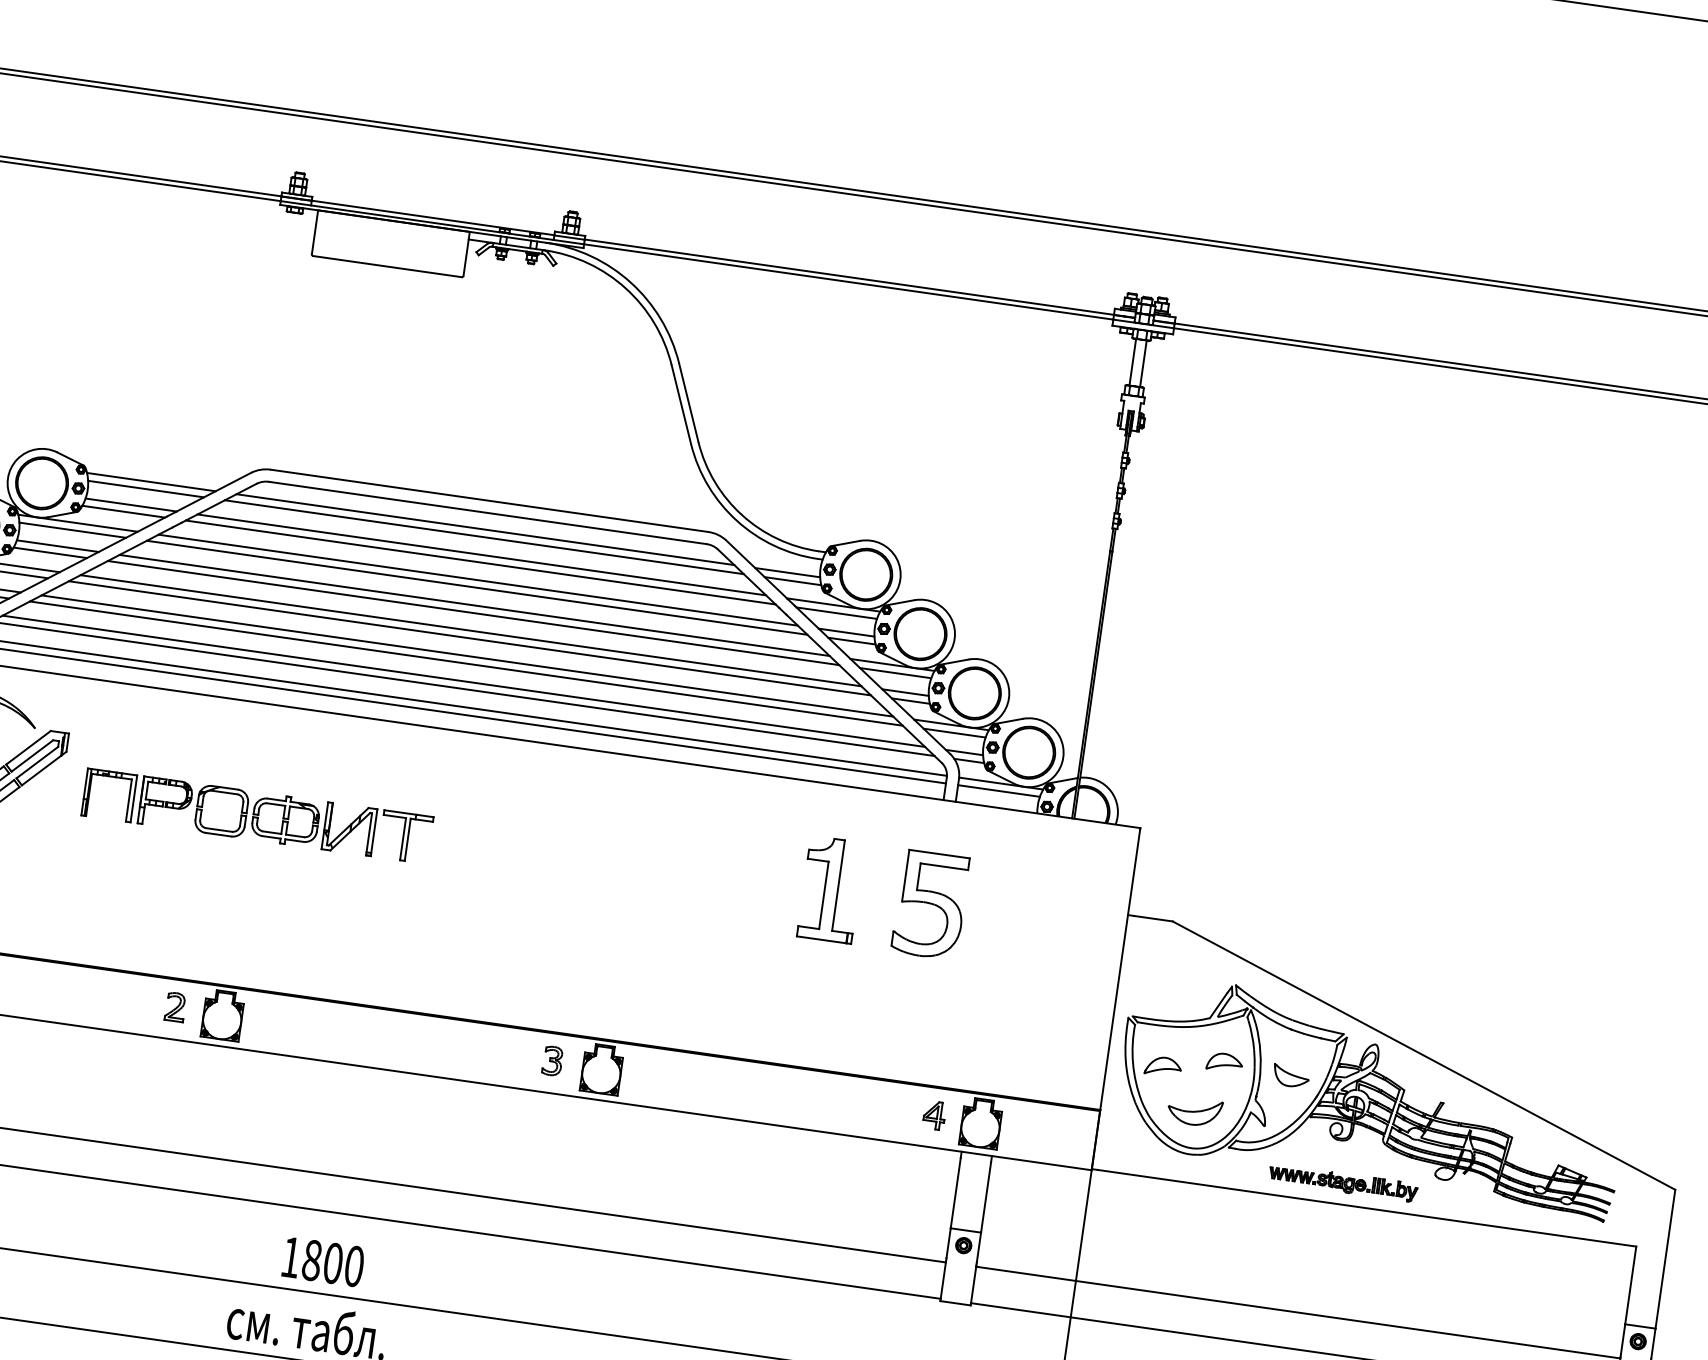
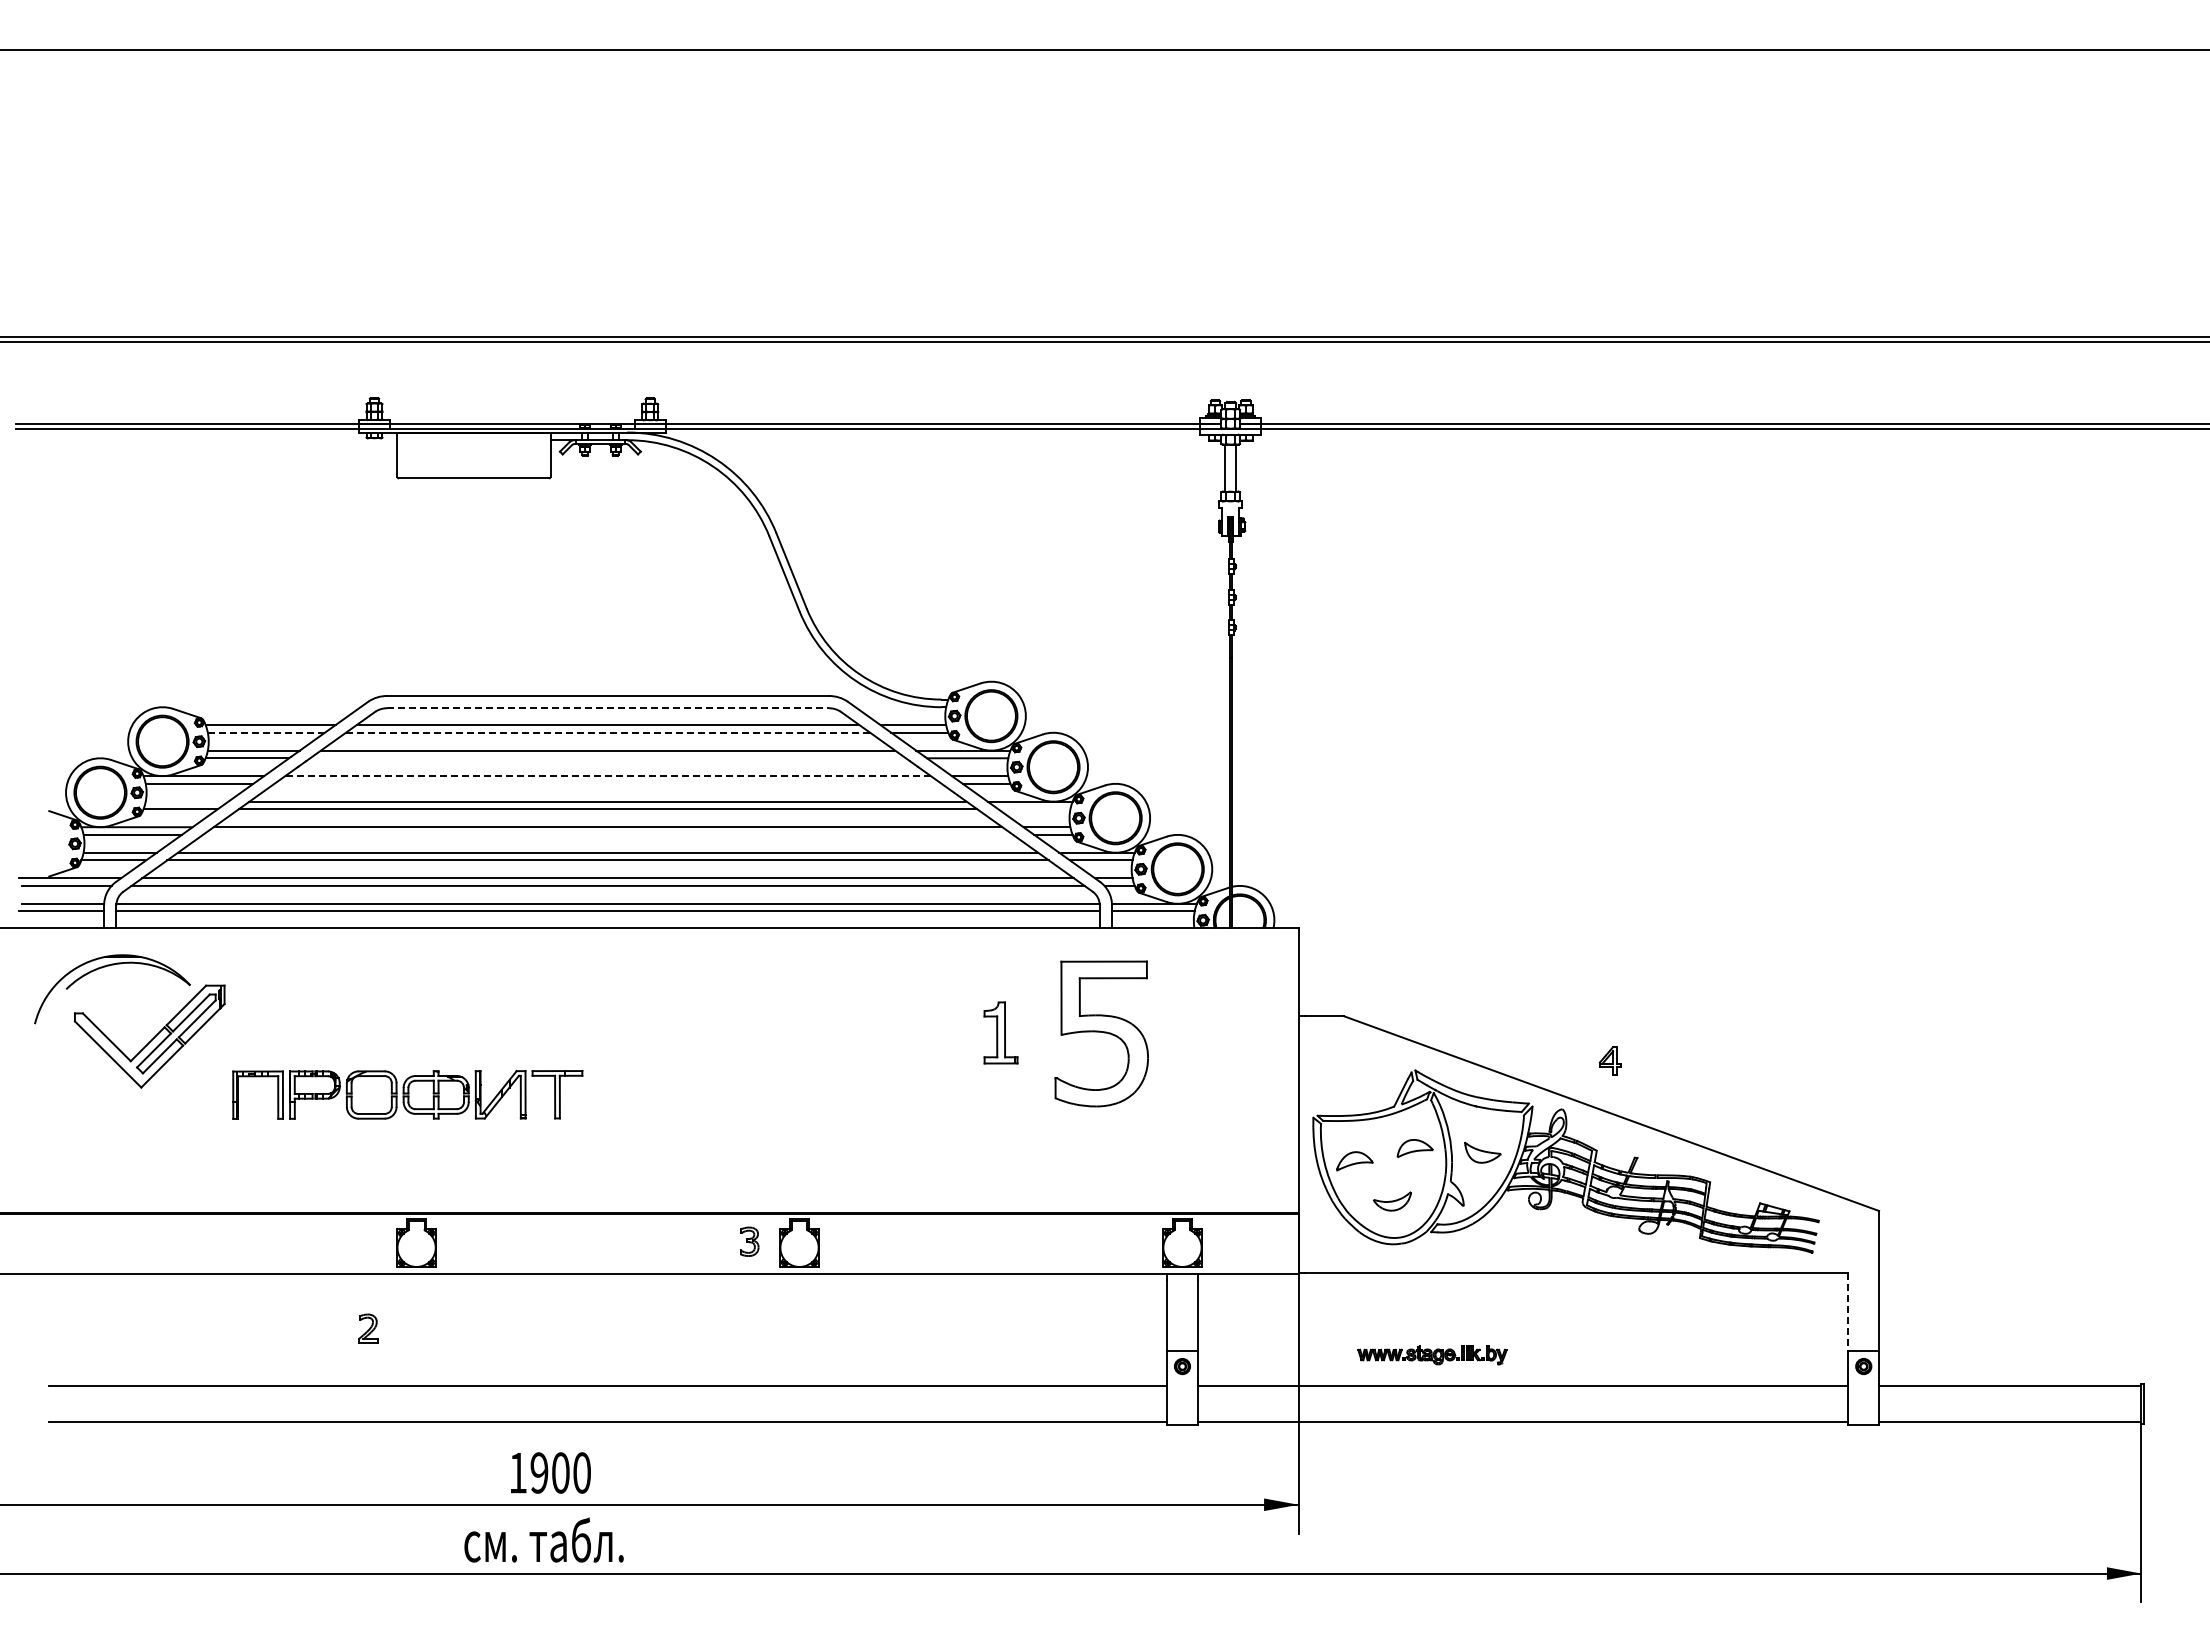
line: (146, 488) -> (266, 732), solid -> dashed
line: (488, 513) -> (608, 708), solid -> dashed
line: (484, 537) -> (608, 732), solid -> dashed
line: (57, 545) -> (186, 801), removed
line: (480, 562) -> (607, 758), removed
line: (478, 580) -> (608, 776), solid -> dashed
line: (476, 587) -> (607, 783), removed
line: (470, 638) -> (608, 834), removed
line: (895, 673) -> (1034, 809), removed
part: (257, 815) -> (407, 1094), moved
part: (830, 889) -> (1000, 1032), size x0.6
part: (930, 904) -> (1101, 1033), size x1.4
part: (175, 1007) -> (368, 1328), moved
part: (1194, 1111) -> (1392, 1201), size x0.7
part: (933, 1115) -> (1609, 1060), moved
part: (1343, 1183) -> (1432, 1355), moved
text: (312, 1259) -> (539, 1472), 1800 -> 1900
line: (1630, 1285) -> (1848, 1312), solid -> dashed

